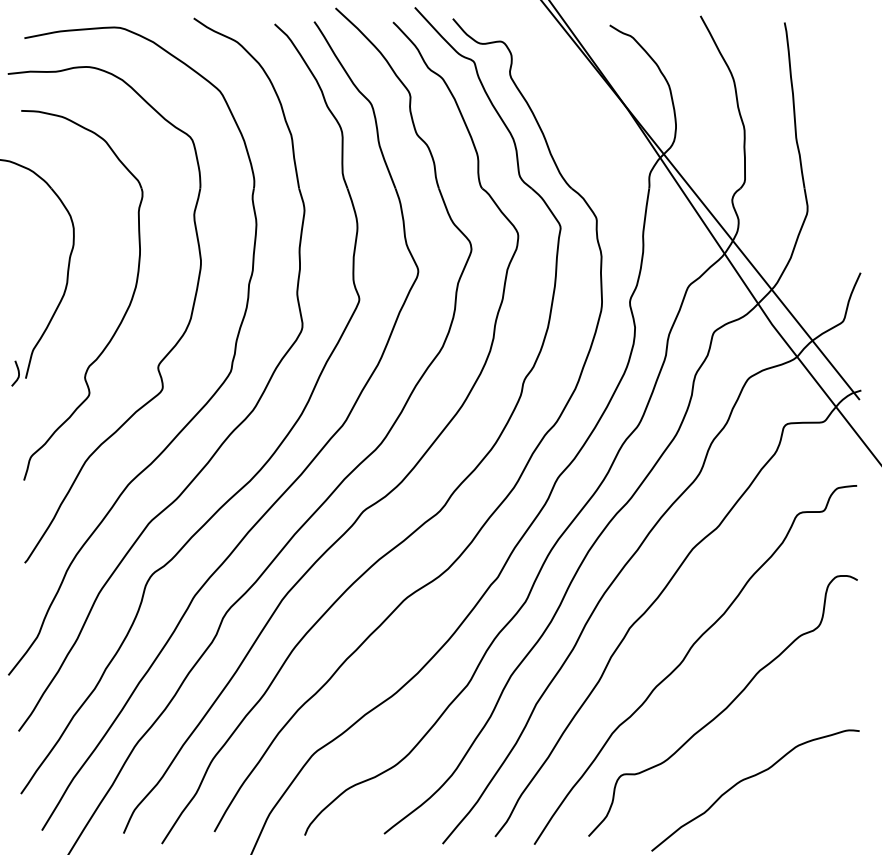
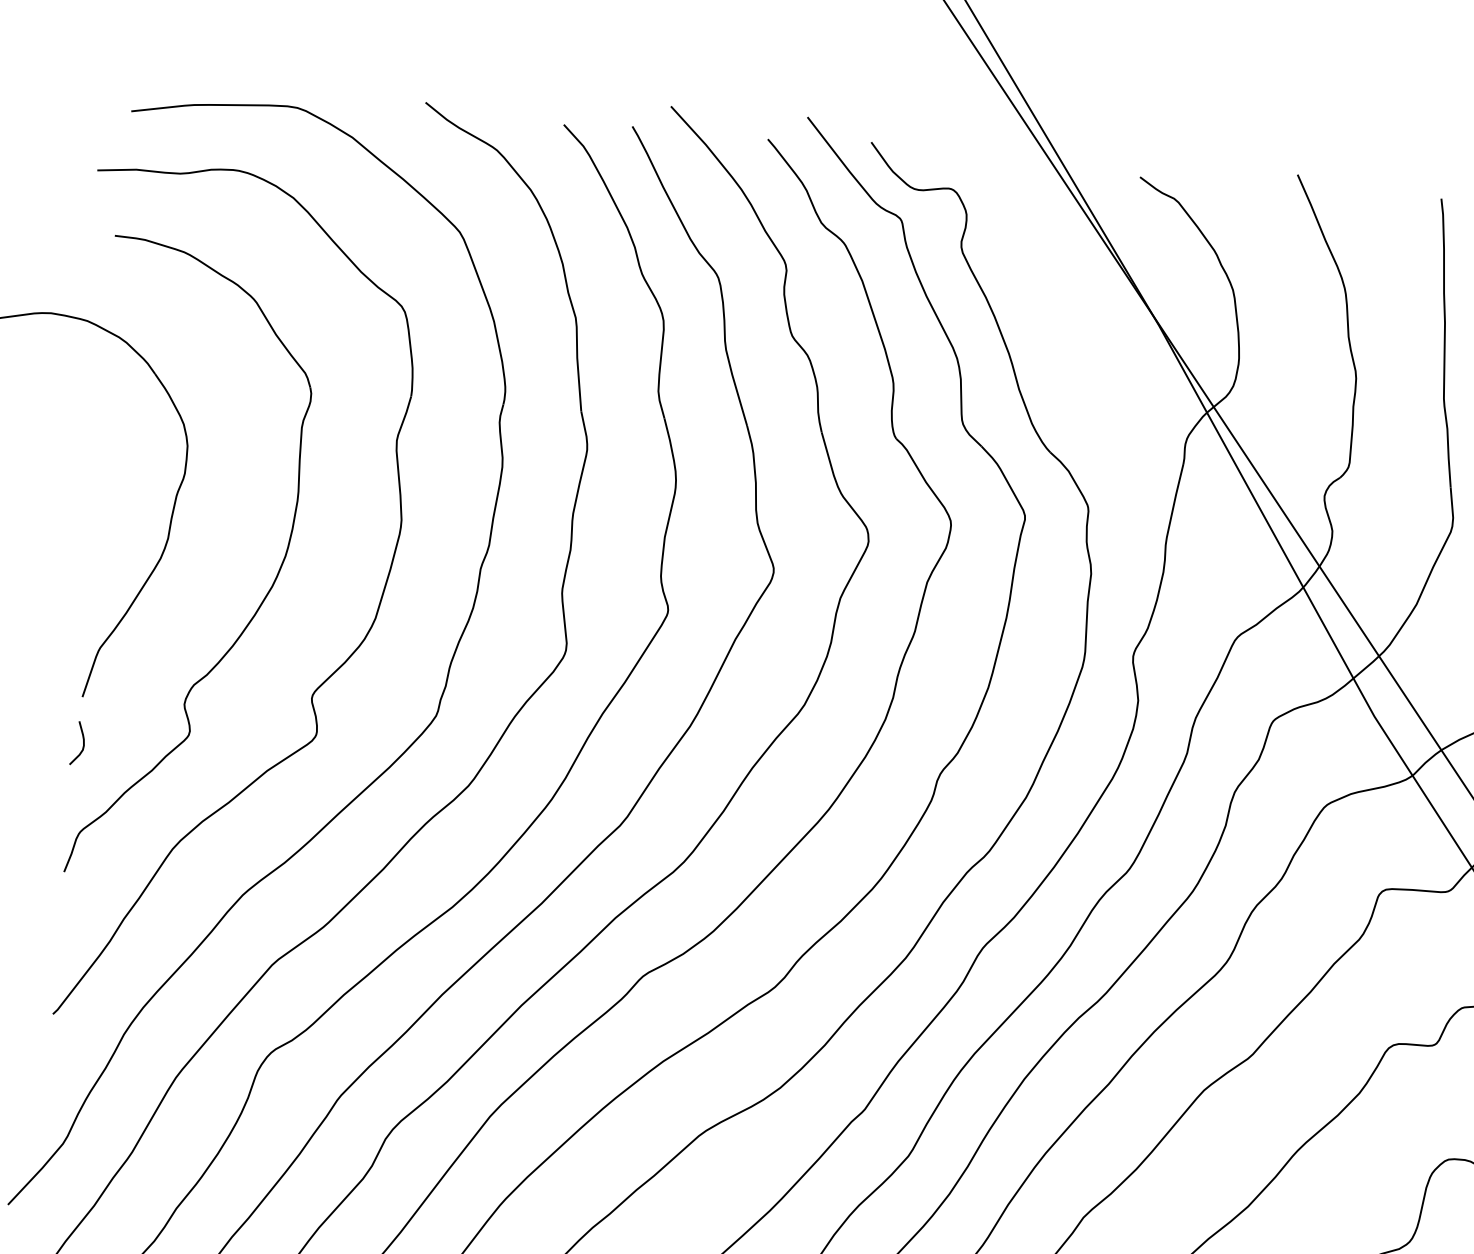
curve: (17, 371) -> (81, 740), moved

